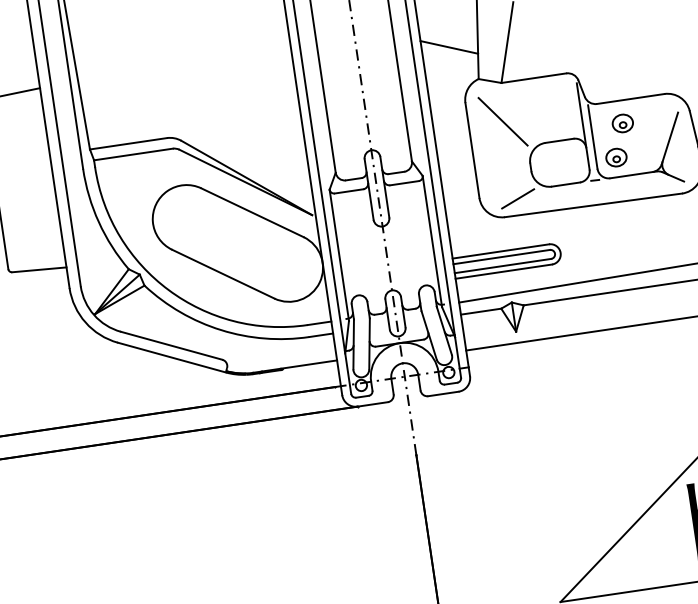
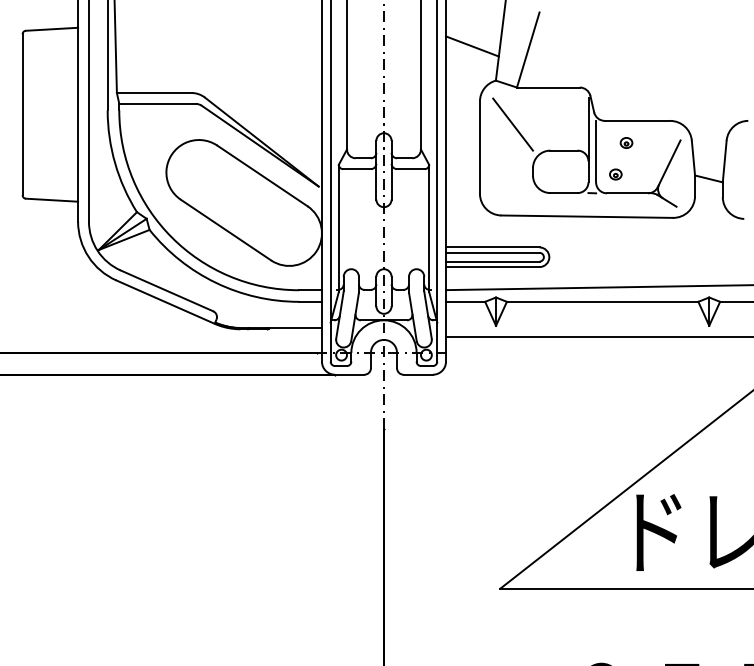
part: (622, 122) -> (626, 142), size x0.6
part: (616, 157) -> (615, 174), size x0.6
line: (518, 198) -> (516, 199), removed

